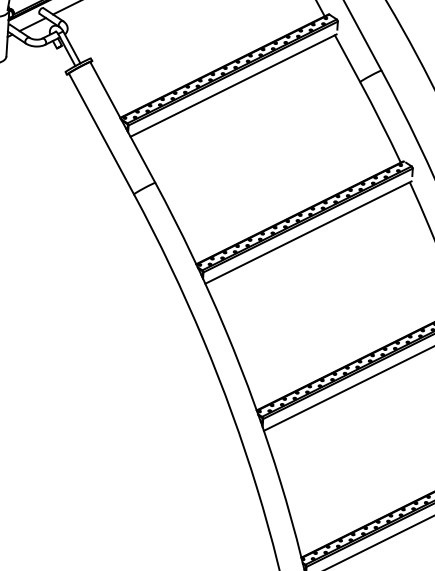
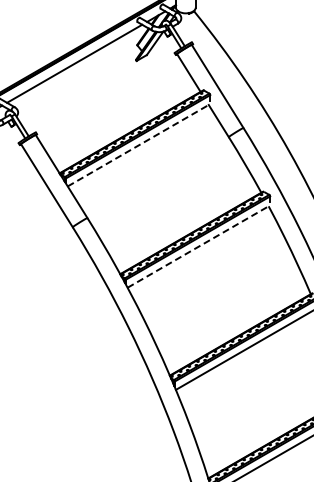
line: (234, 85) -> (139, 145), solid -> dashed
line: (309, 232) -> (199, 246), solid -> dashed

